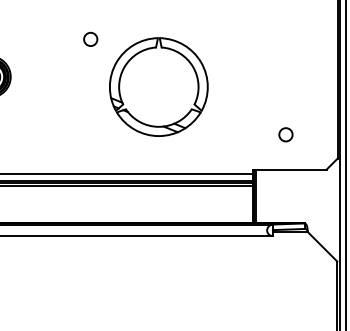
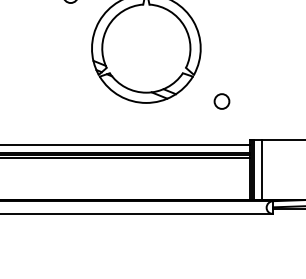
circle: (285, 134) -> (221, 101), moved
line: (262, 196) -> (261, 170), added

